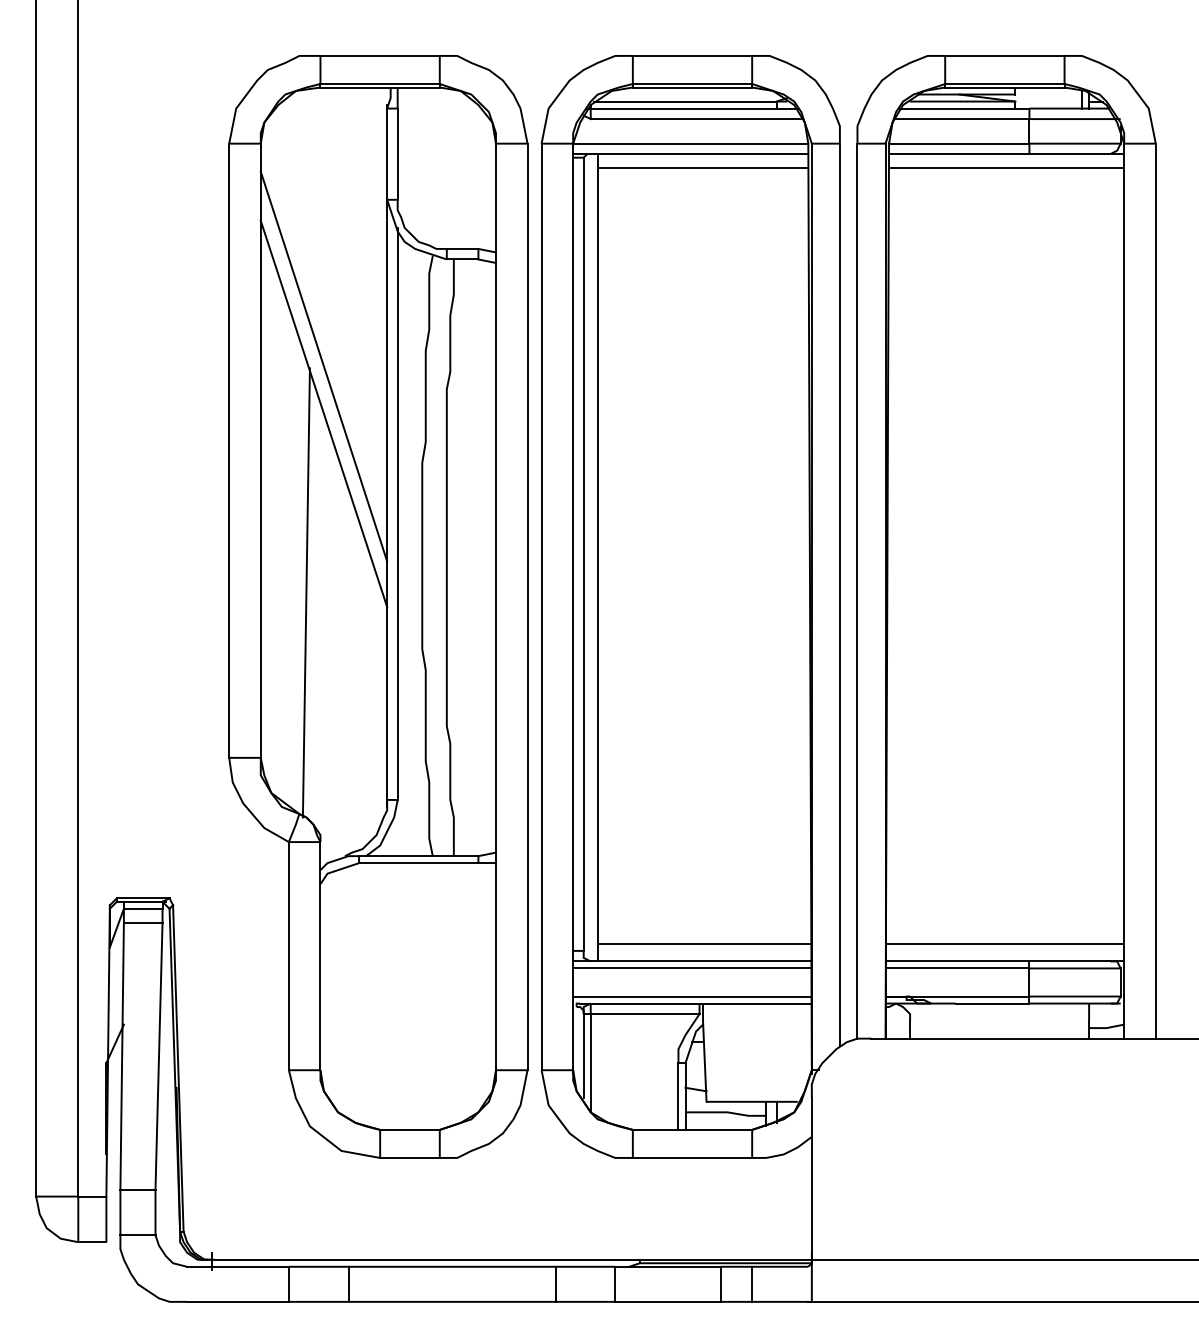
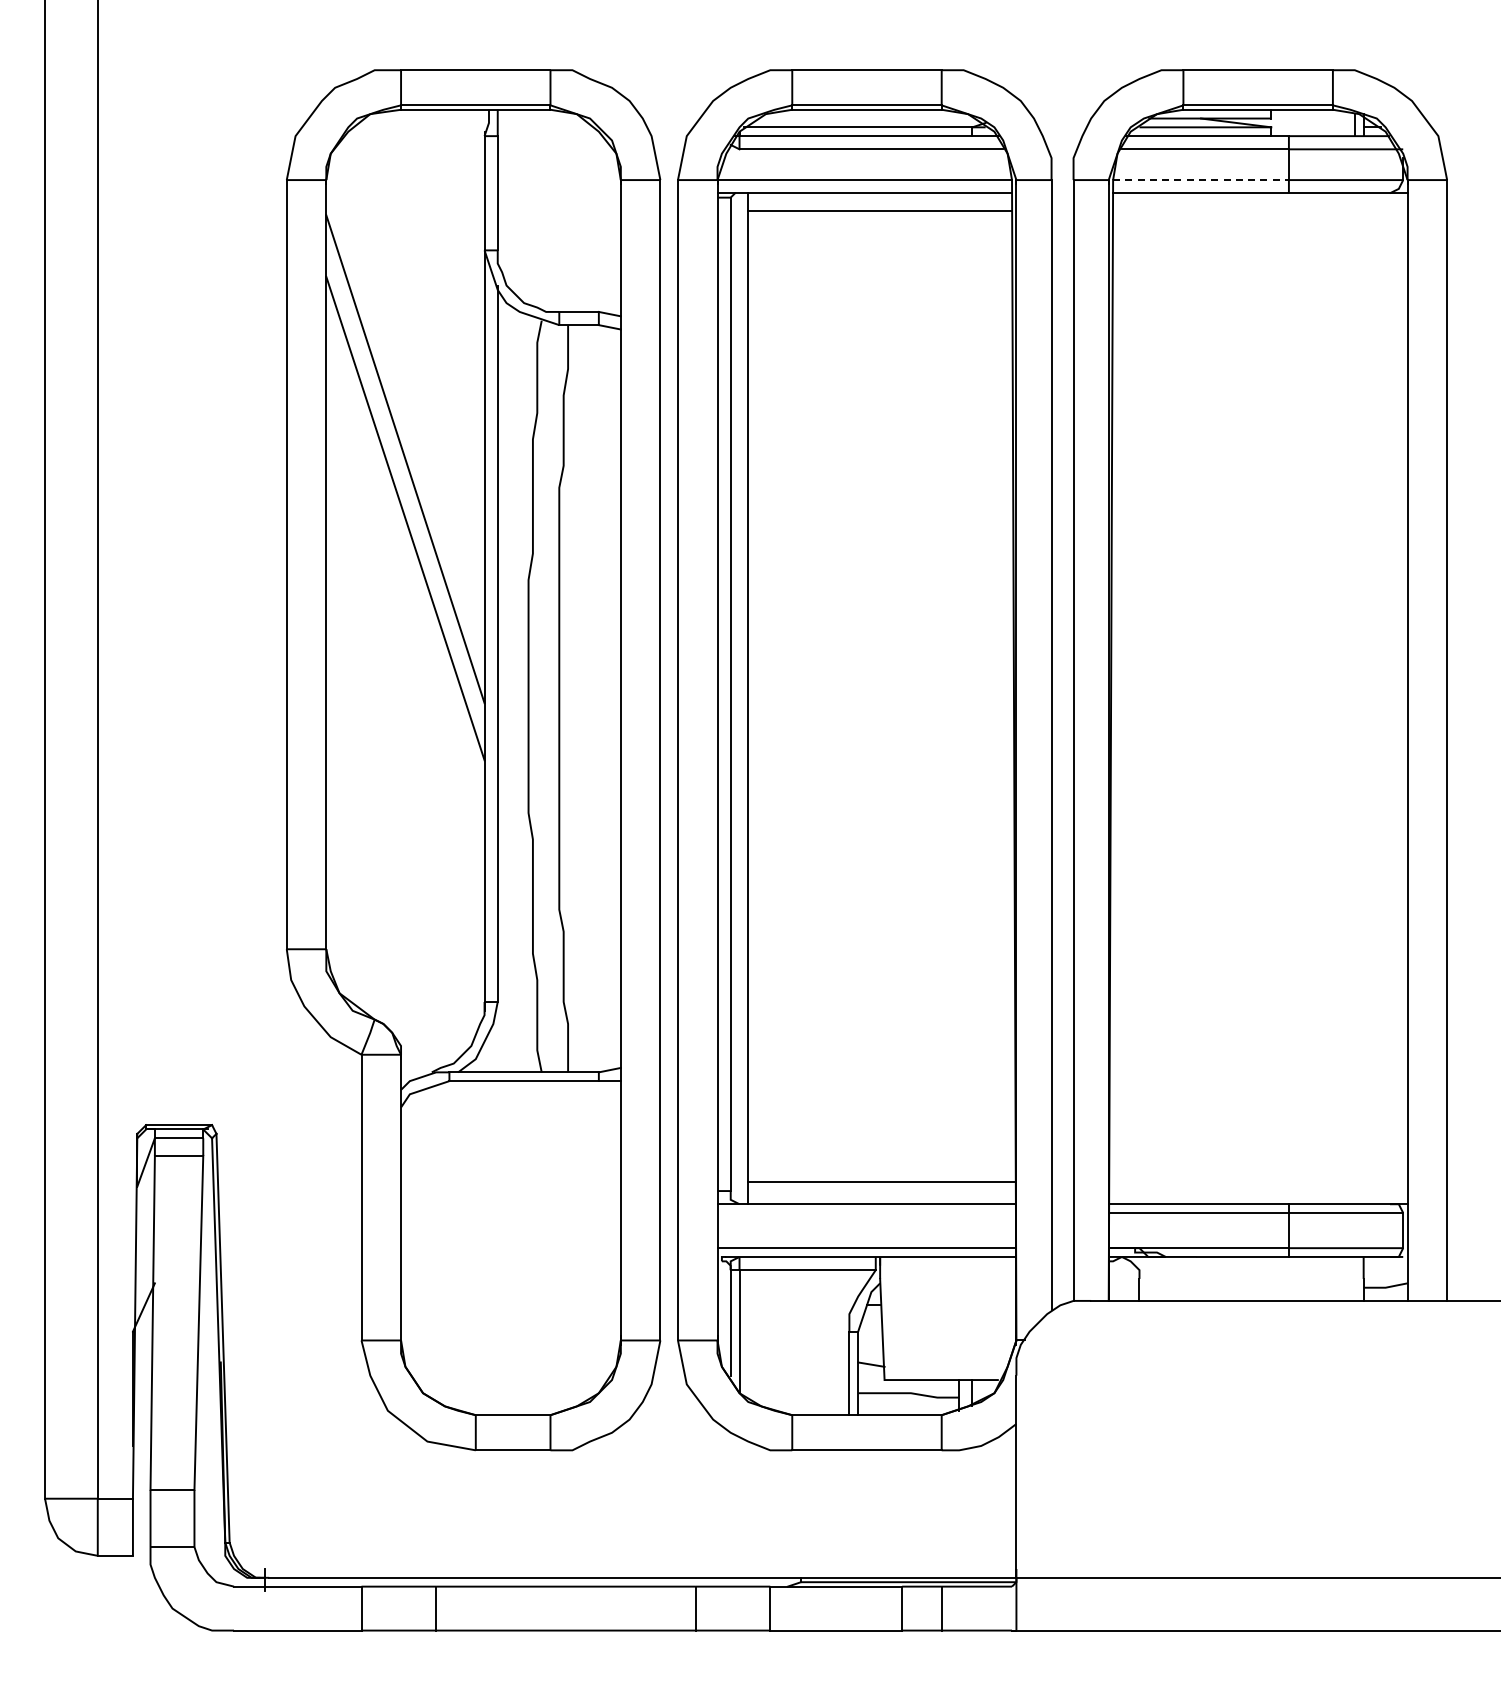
line: (959, 143) -> (1201, 180), solid -> dashed
line: (1006, 167) -> (1260, 210), removed
line: (306, 592) -> (383, 742), removed
line: (1004, 944) -> (1257, 1182), removed
line: (692, 968) -> (866, 1212), removed

